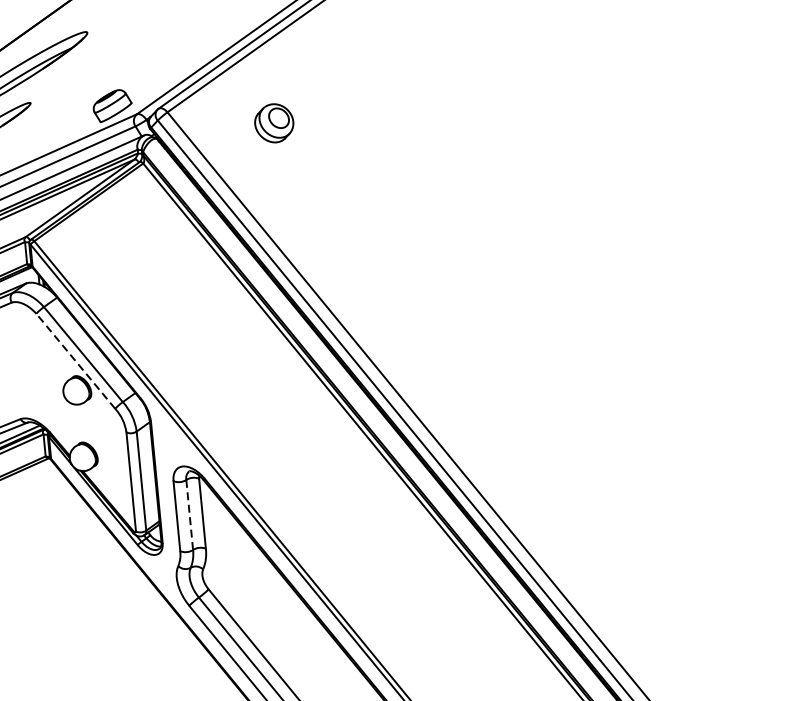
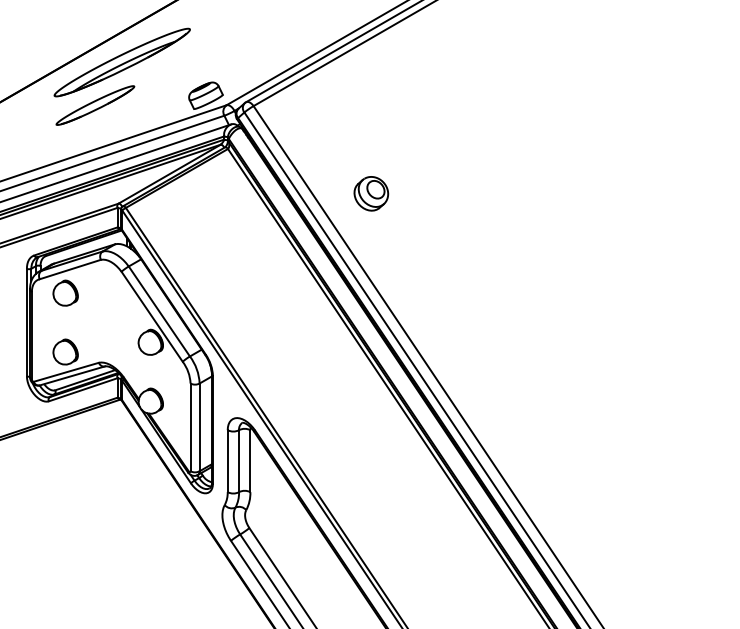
part: (274, 123) -> (371, 193), moved
line: (75, 361) -> (151, 316), dashed -> solid
line: (190, 515) -> (239, 461), dashed -> solid

